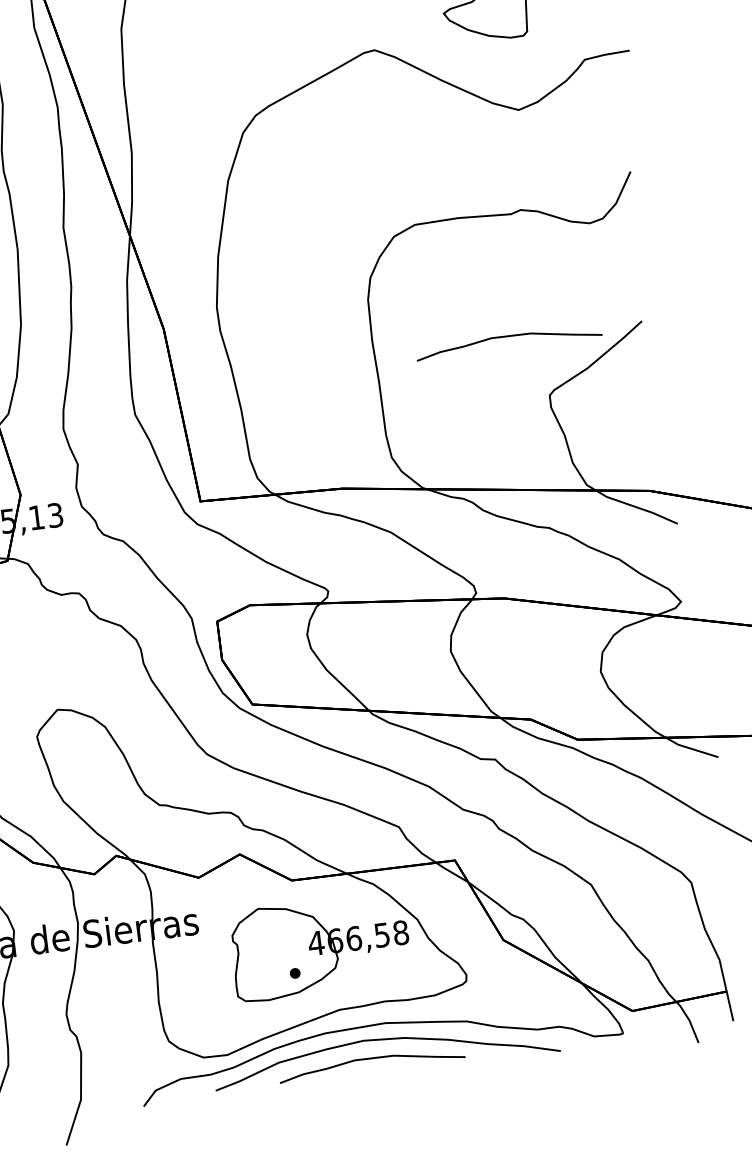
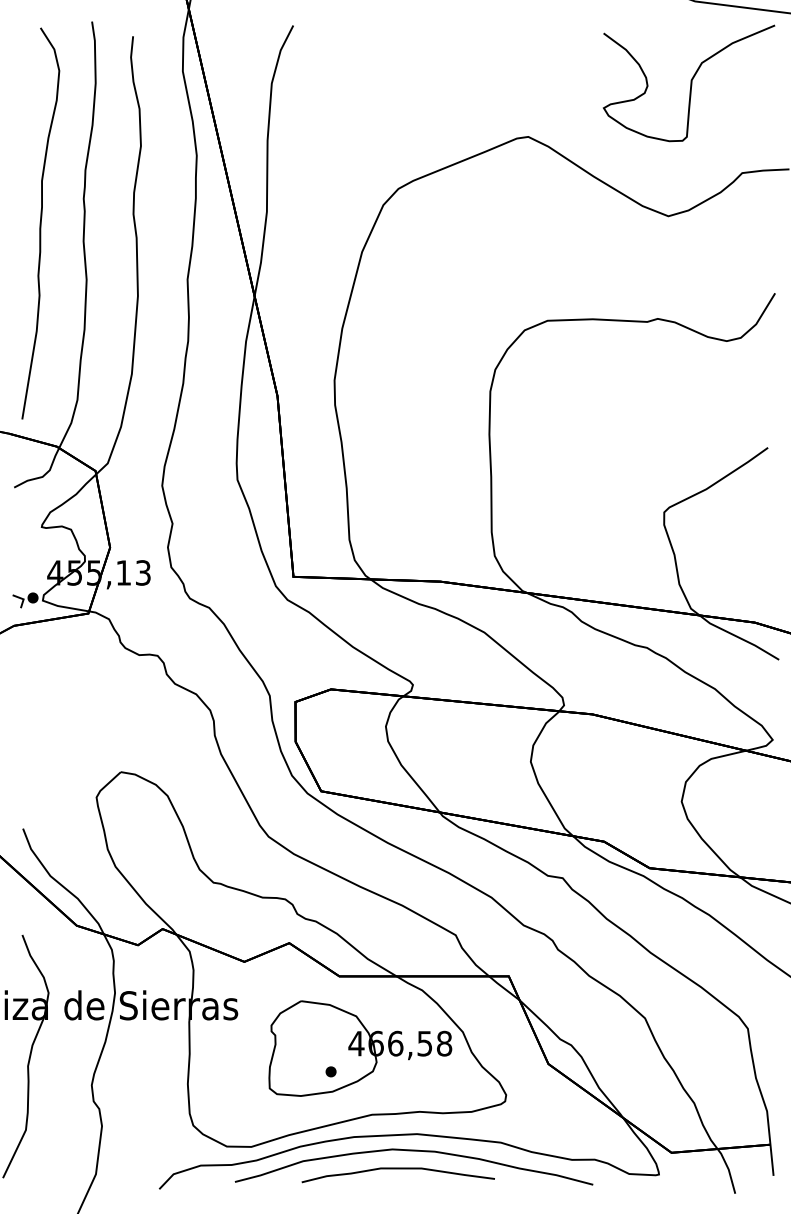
curve: (507, 337) -> (628, 447), removed

